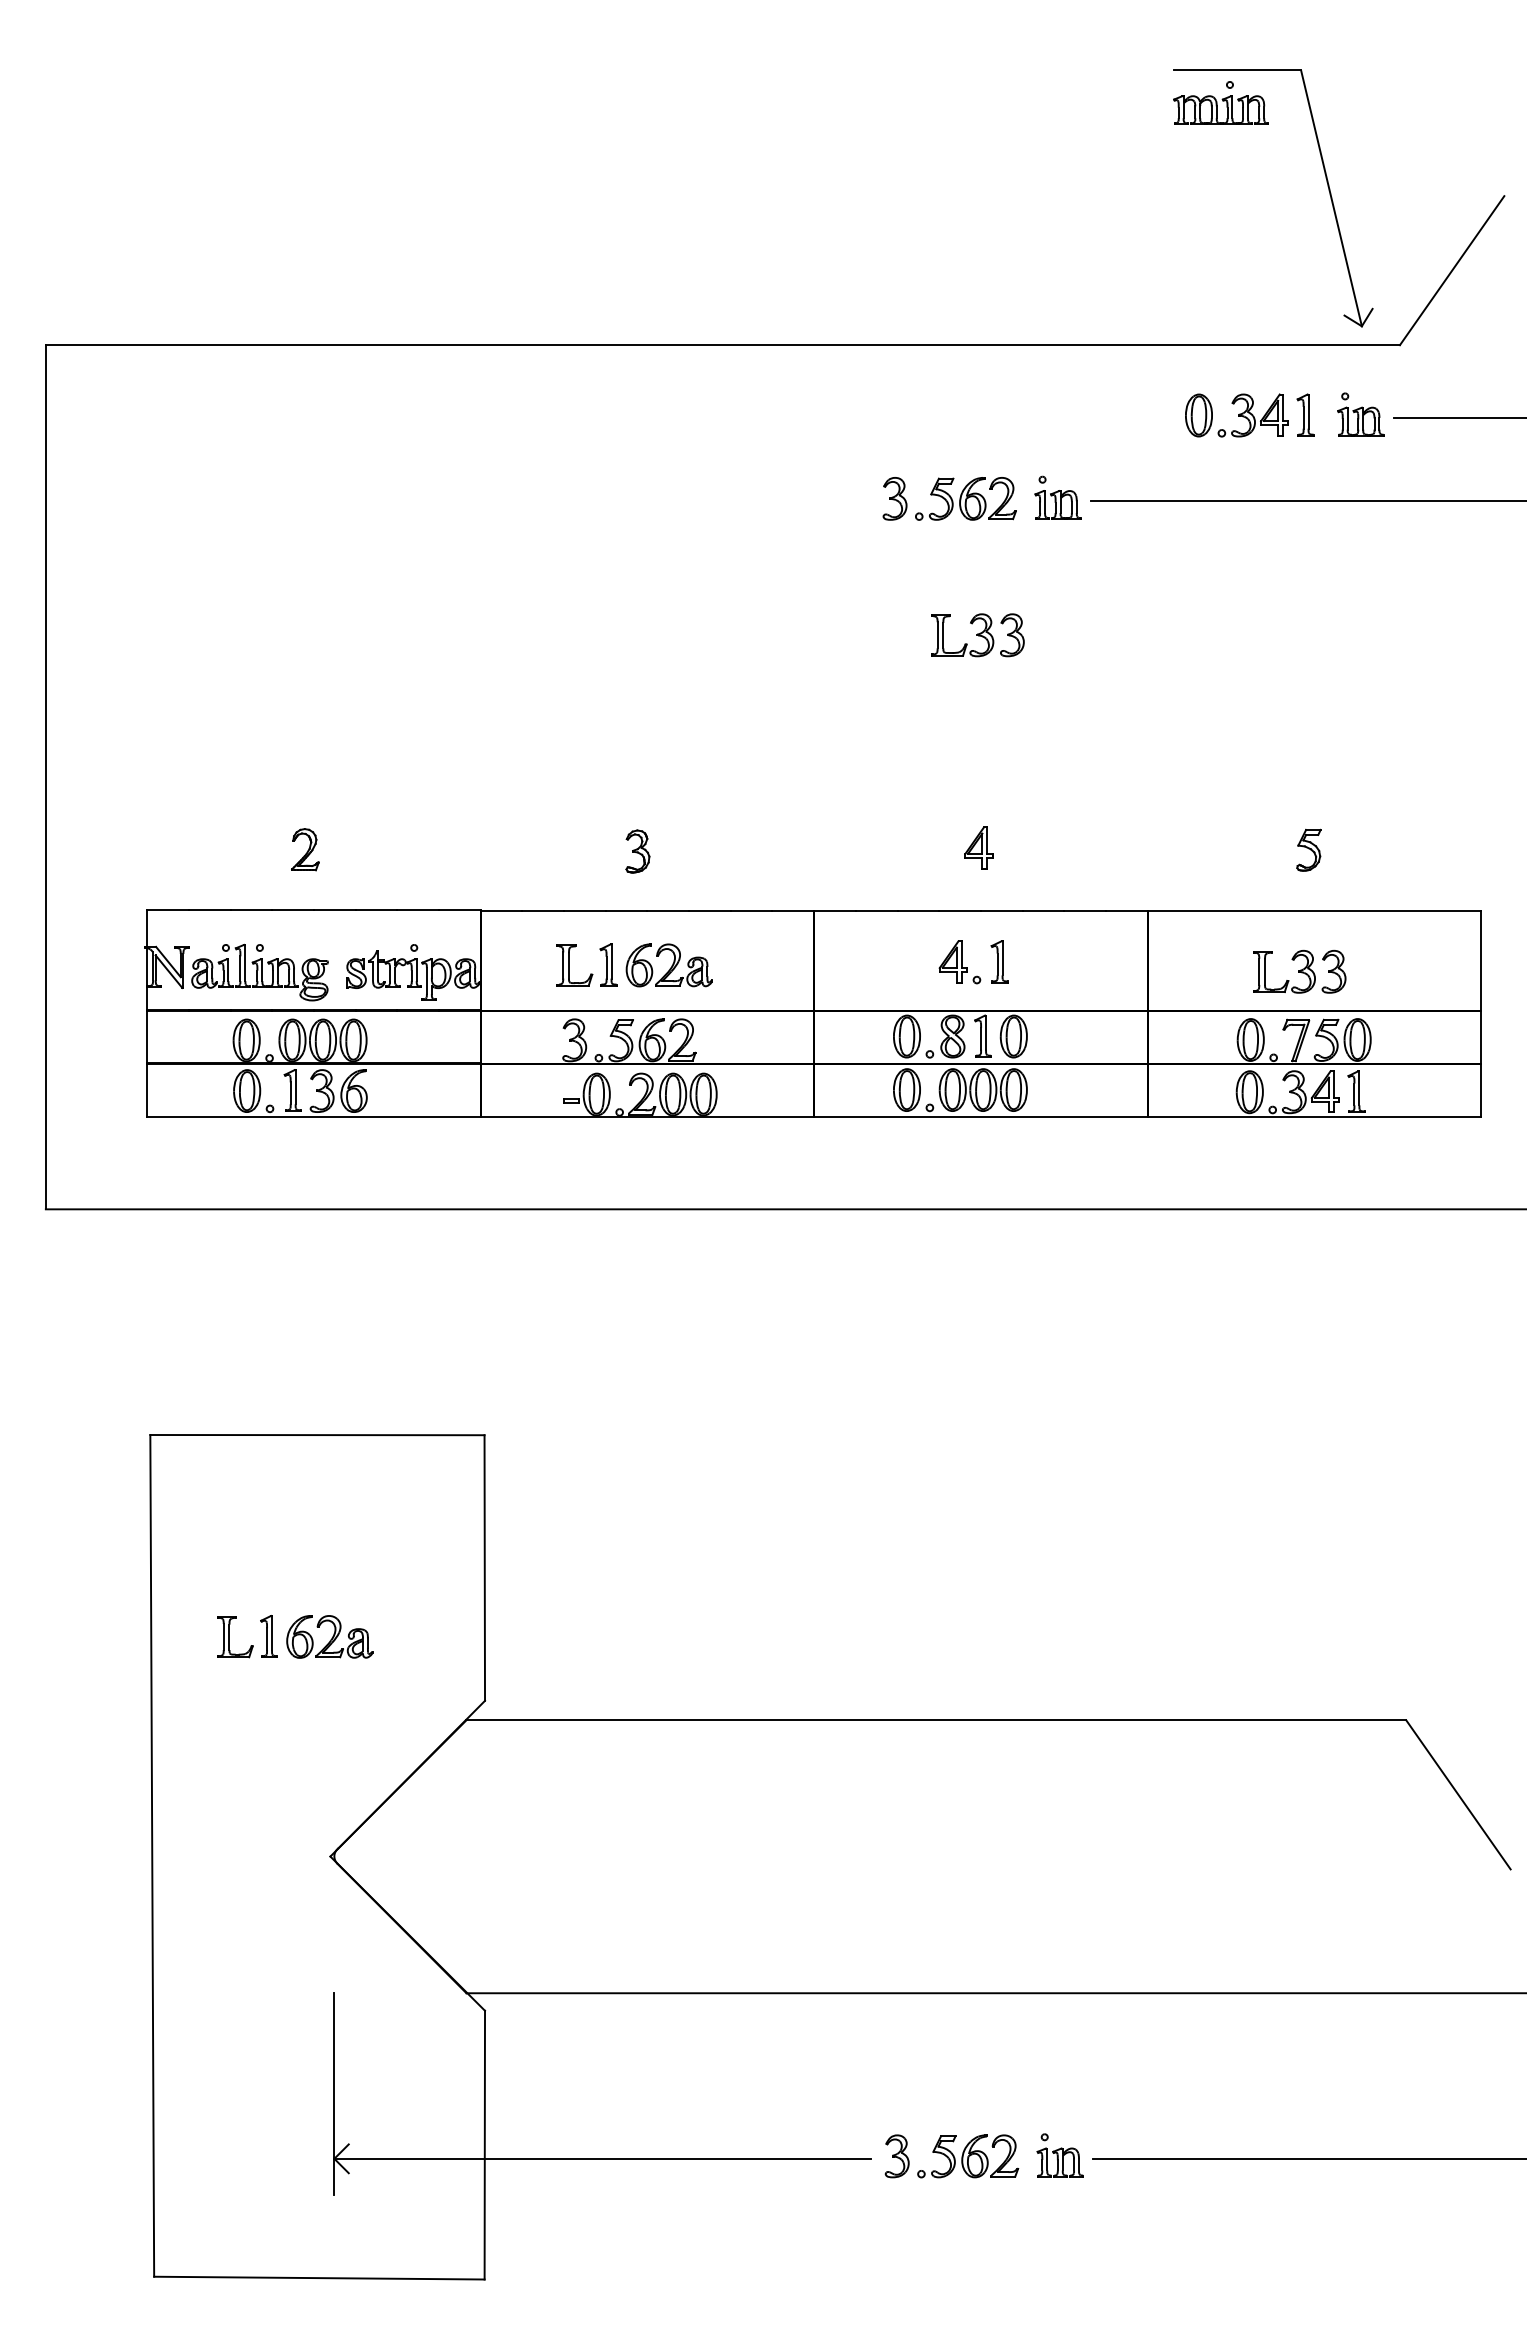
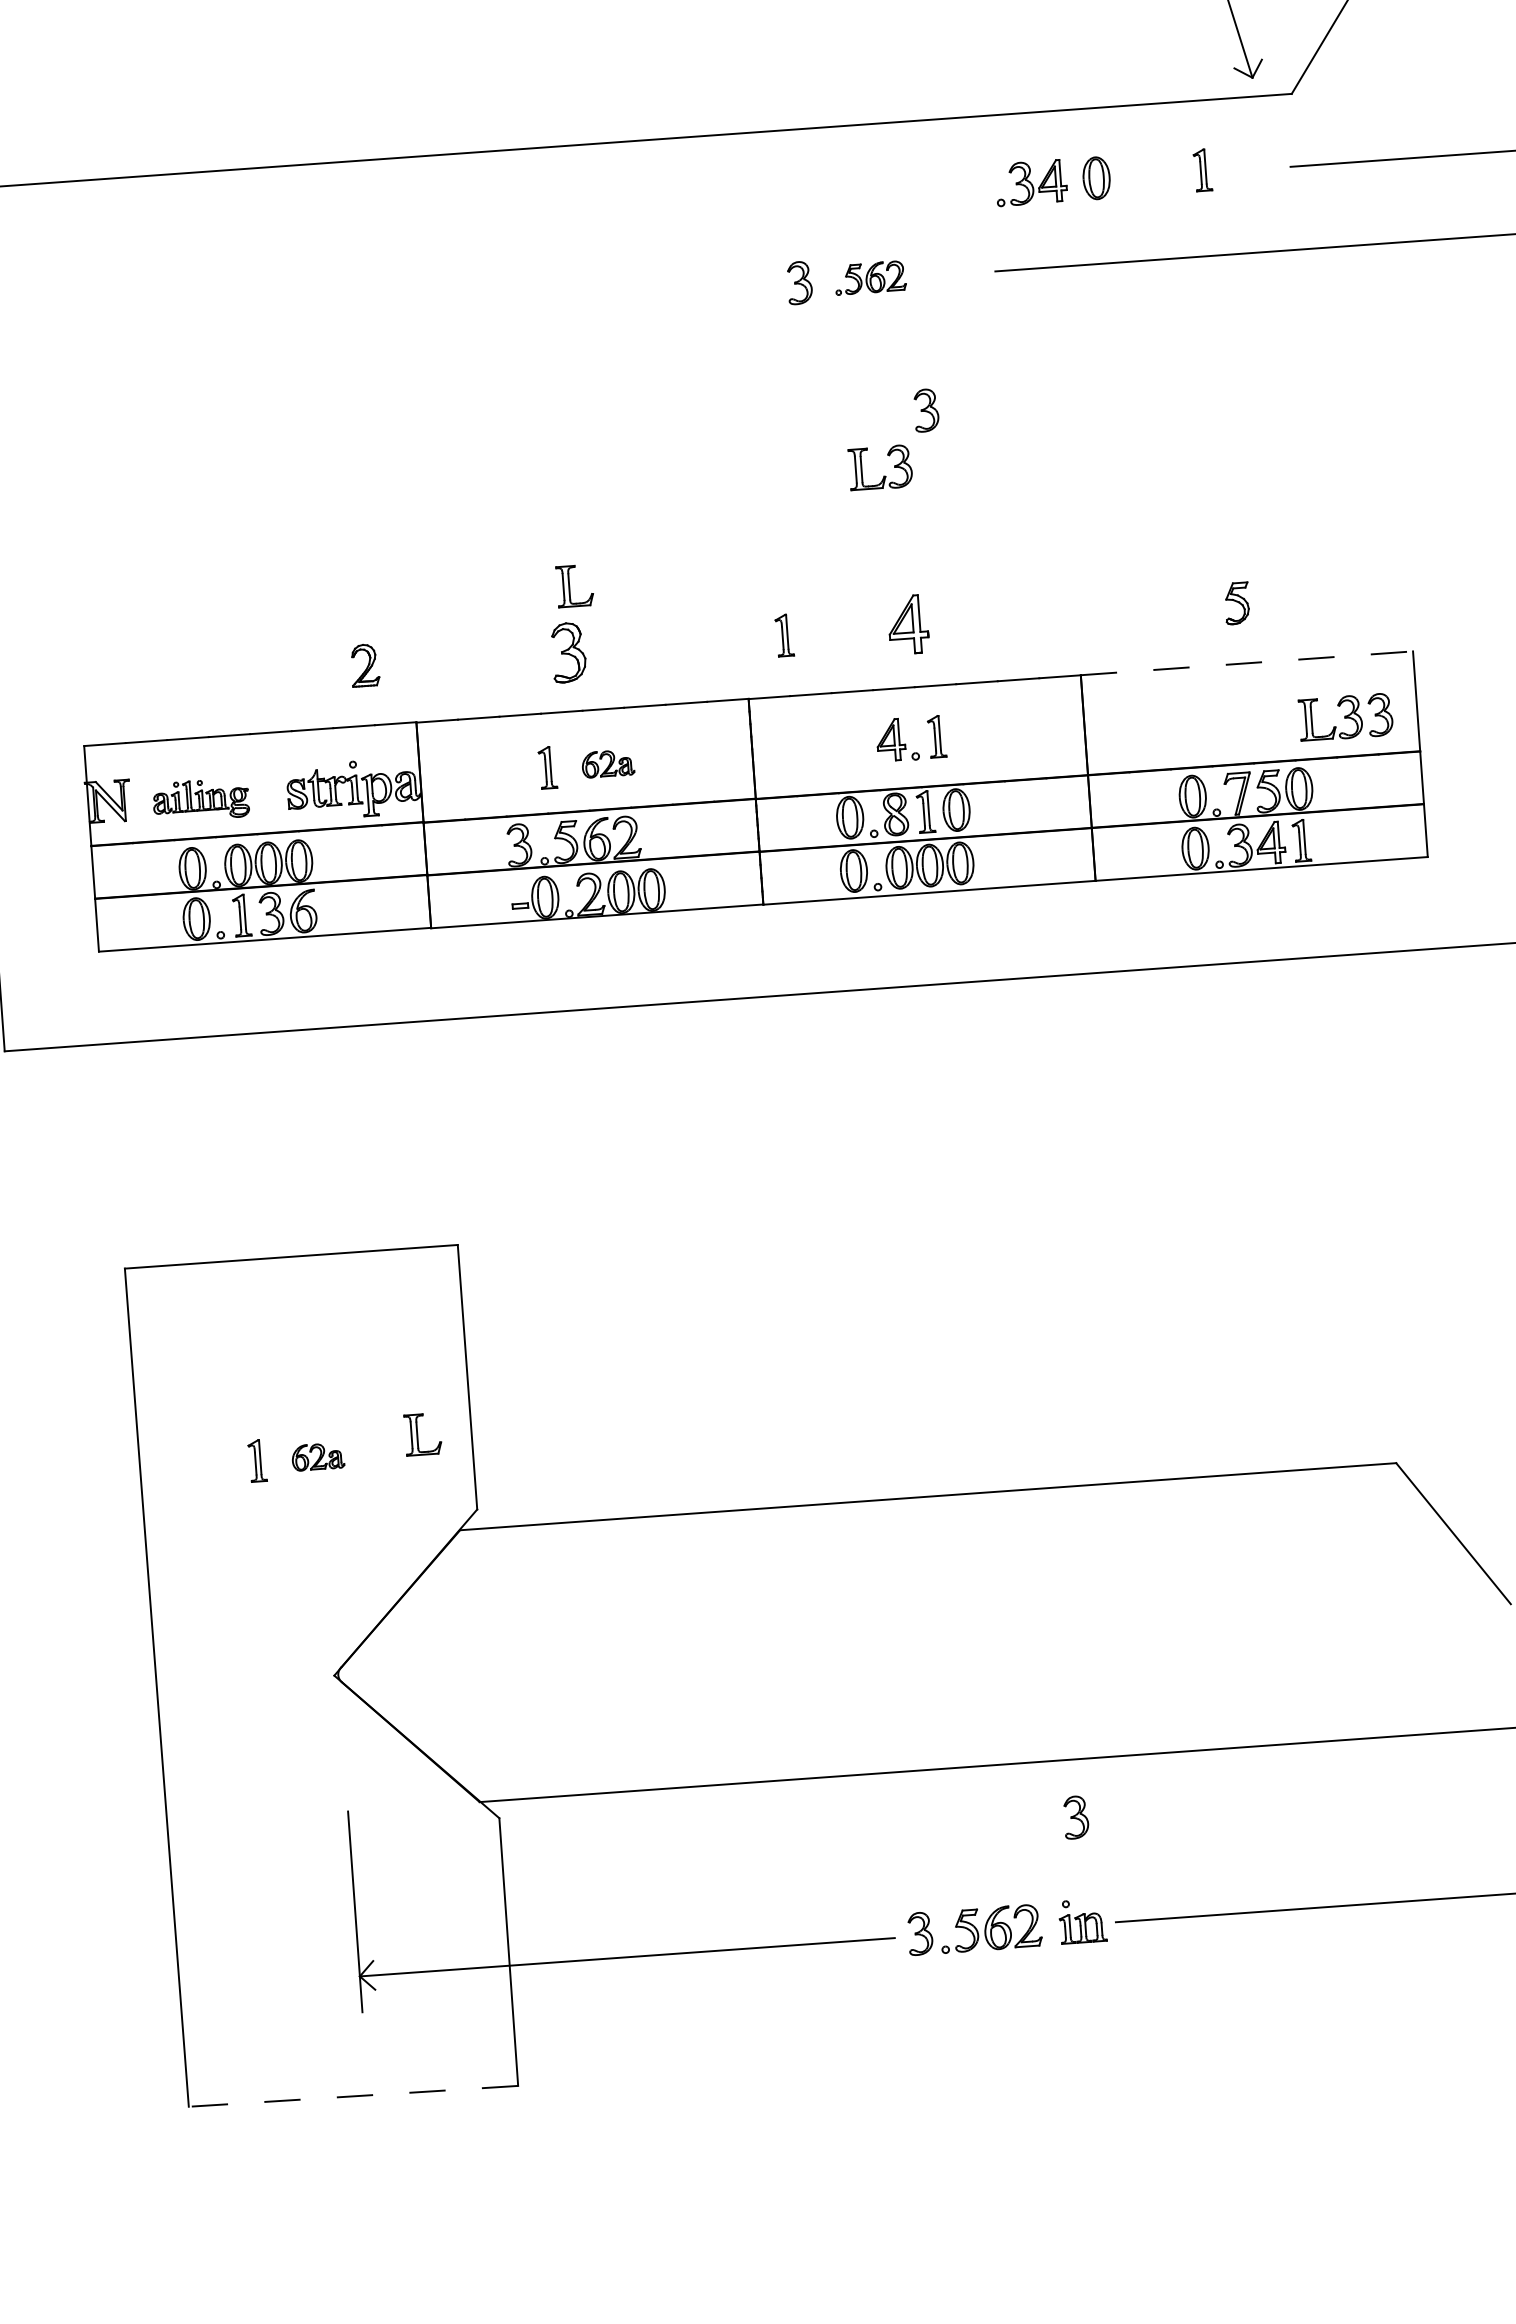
part: (1360, 414) -> (1257, 165), removed
part: (1252, 415) -> (1030, 183), moved
part: (1057, 497) -> (961, 270), removed
part: (965, 498) -> (869, 277), size x0.7
part: (964, 643) -> (883, 475), moved
part: (978, 847) -> (907, 624), size x1.4
part: (305, 849) -> (365, 665), moved
part: (854, 849) -> (784, 635), added
part: (637, 851) -> (568, 652), size x1.4
line: (1314, 910) -> (1247, 663), solid -> dashed
part: (574, 965) -> (574, 586), moved
part: (668, 965) -> (607, 763), size x0.6
part: (1299, 971) -> (1345, 717), moved
part: (259, 972) -> (200, 800), size x0.7
part: (329, 1636) -> (317, 1456), size x0.6
part: (235, 1637) -> (423, 1434), moved
part: (1060, 2051) -> (1075, 1817), added
line: (318, 2278) -> (352, 2096), solid -> dashed

